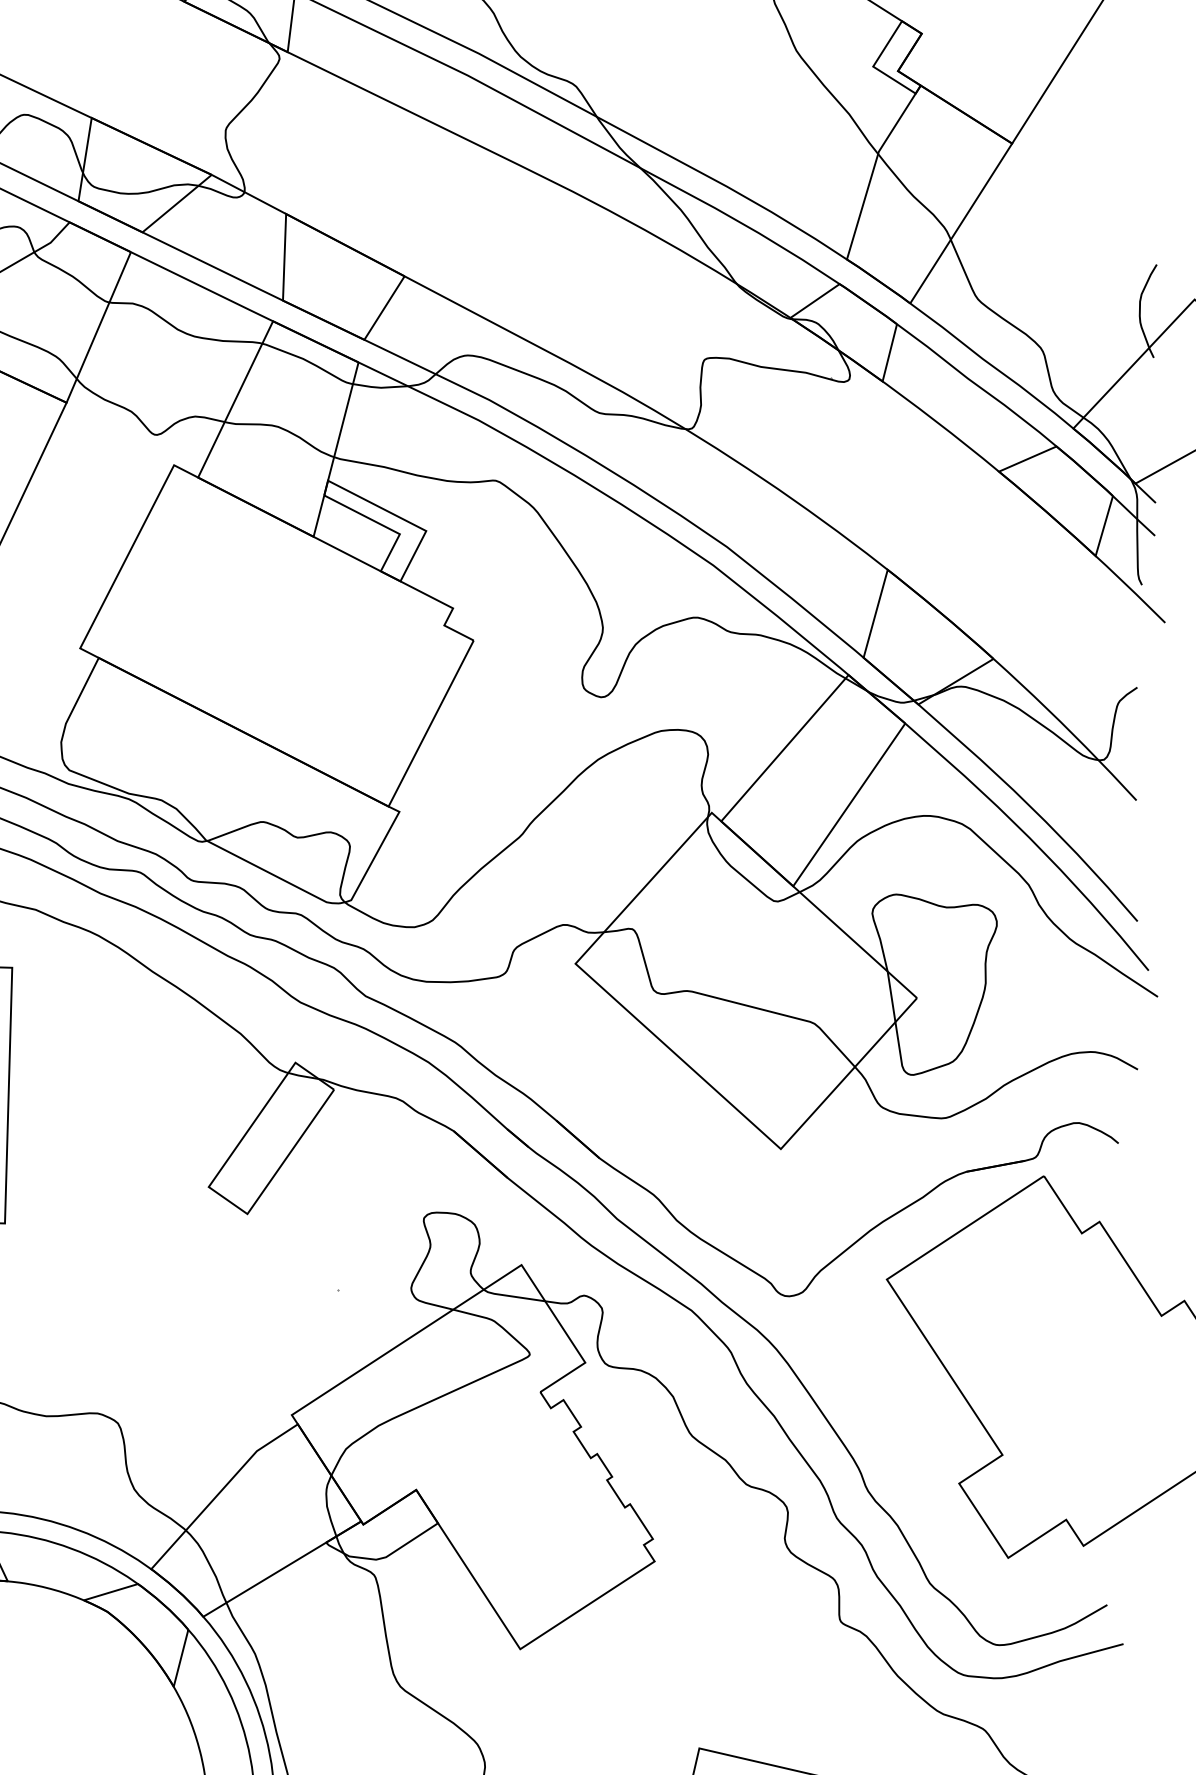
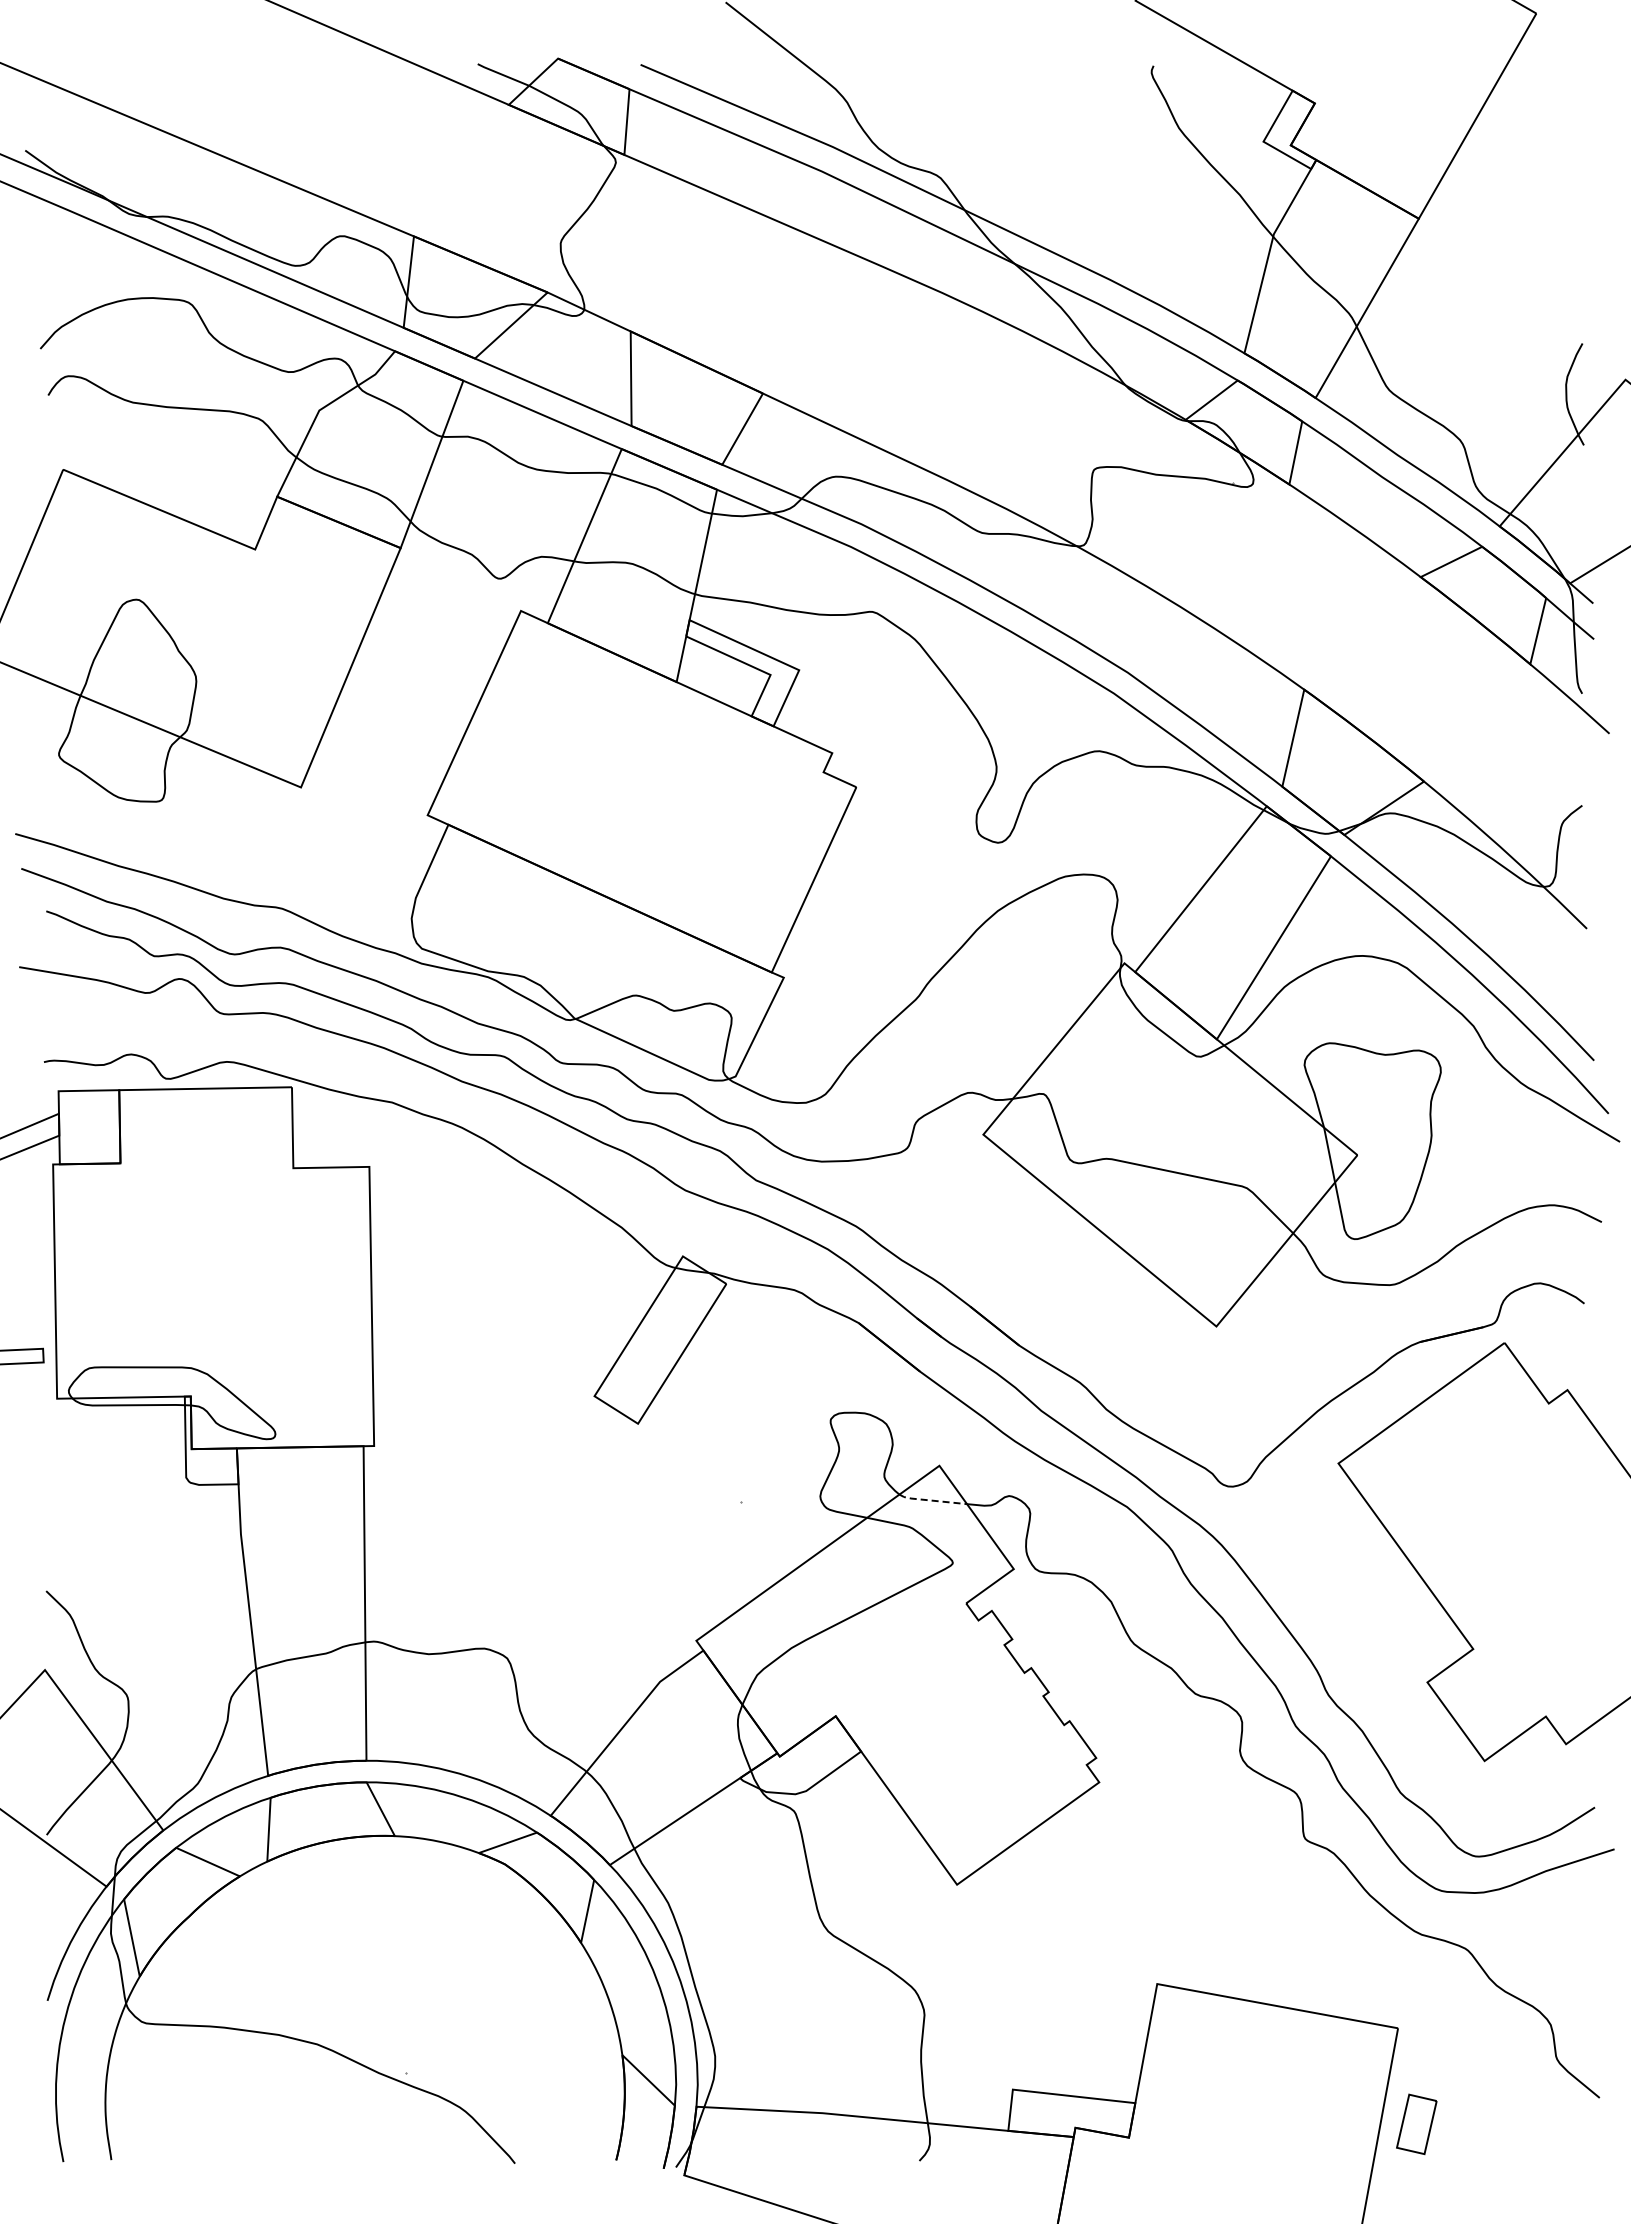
line: (512, 1296) -> (931, 1500), solid -> dashed

